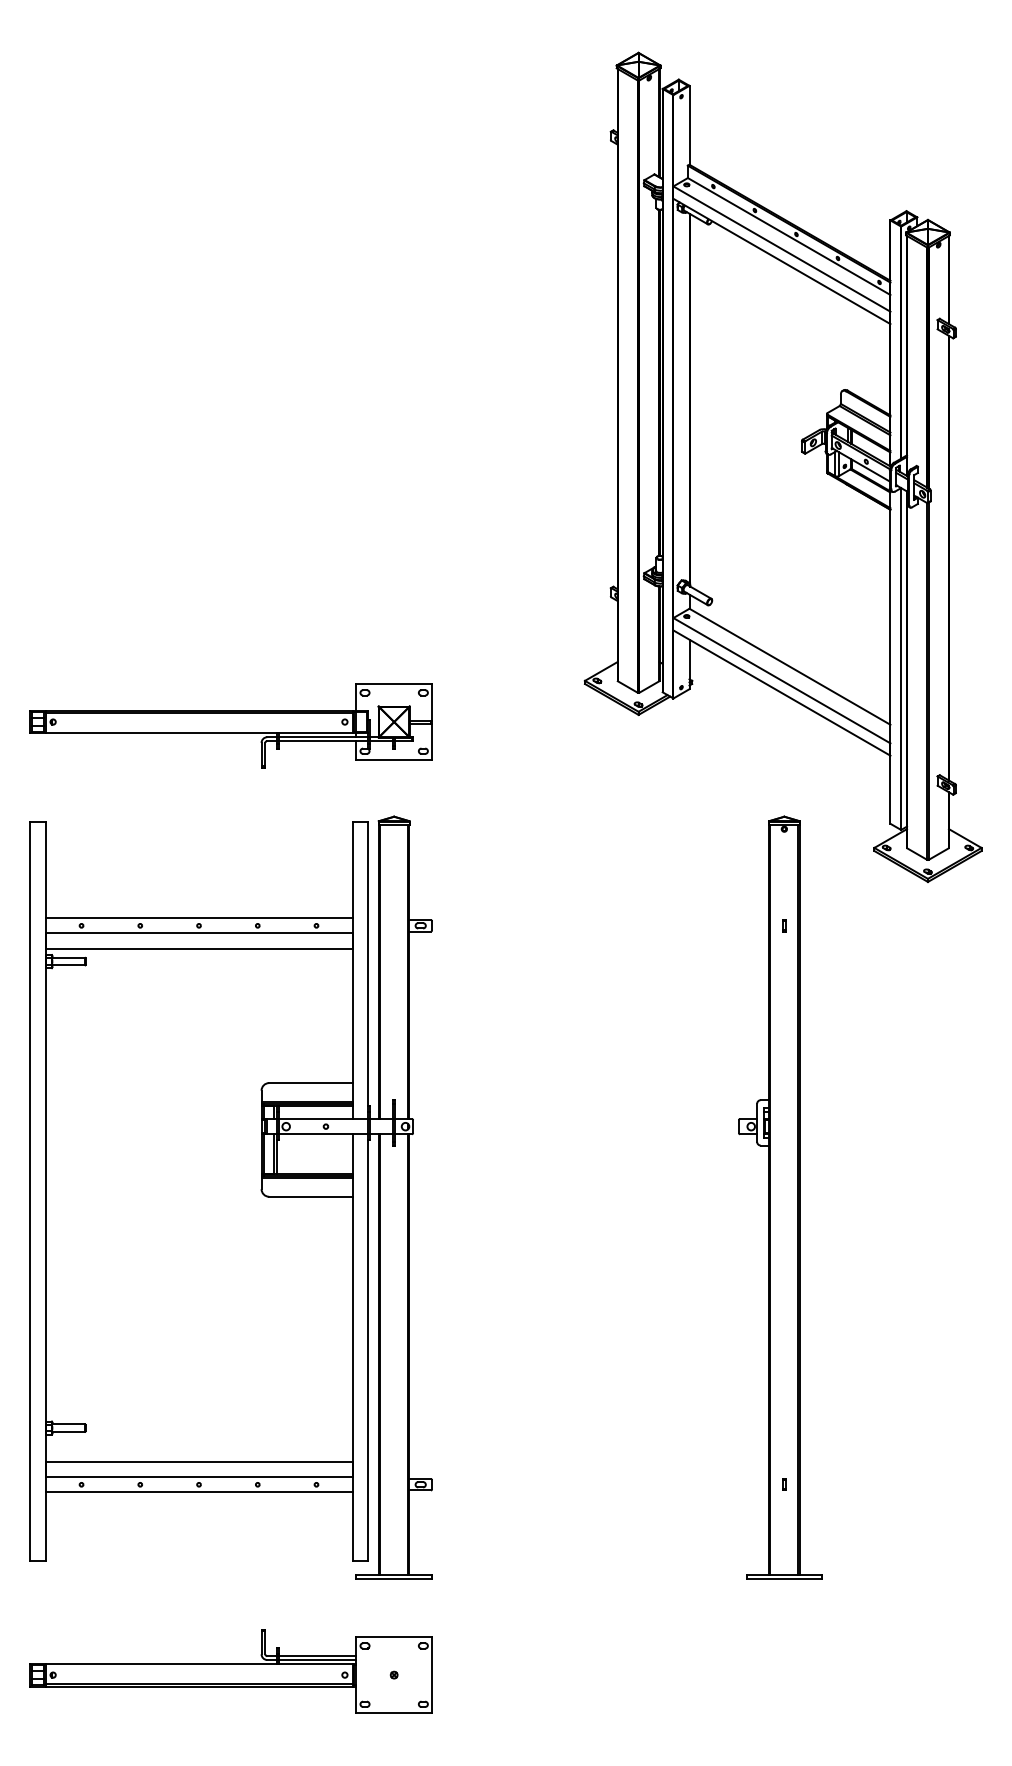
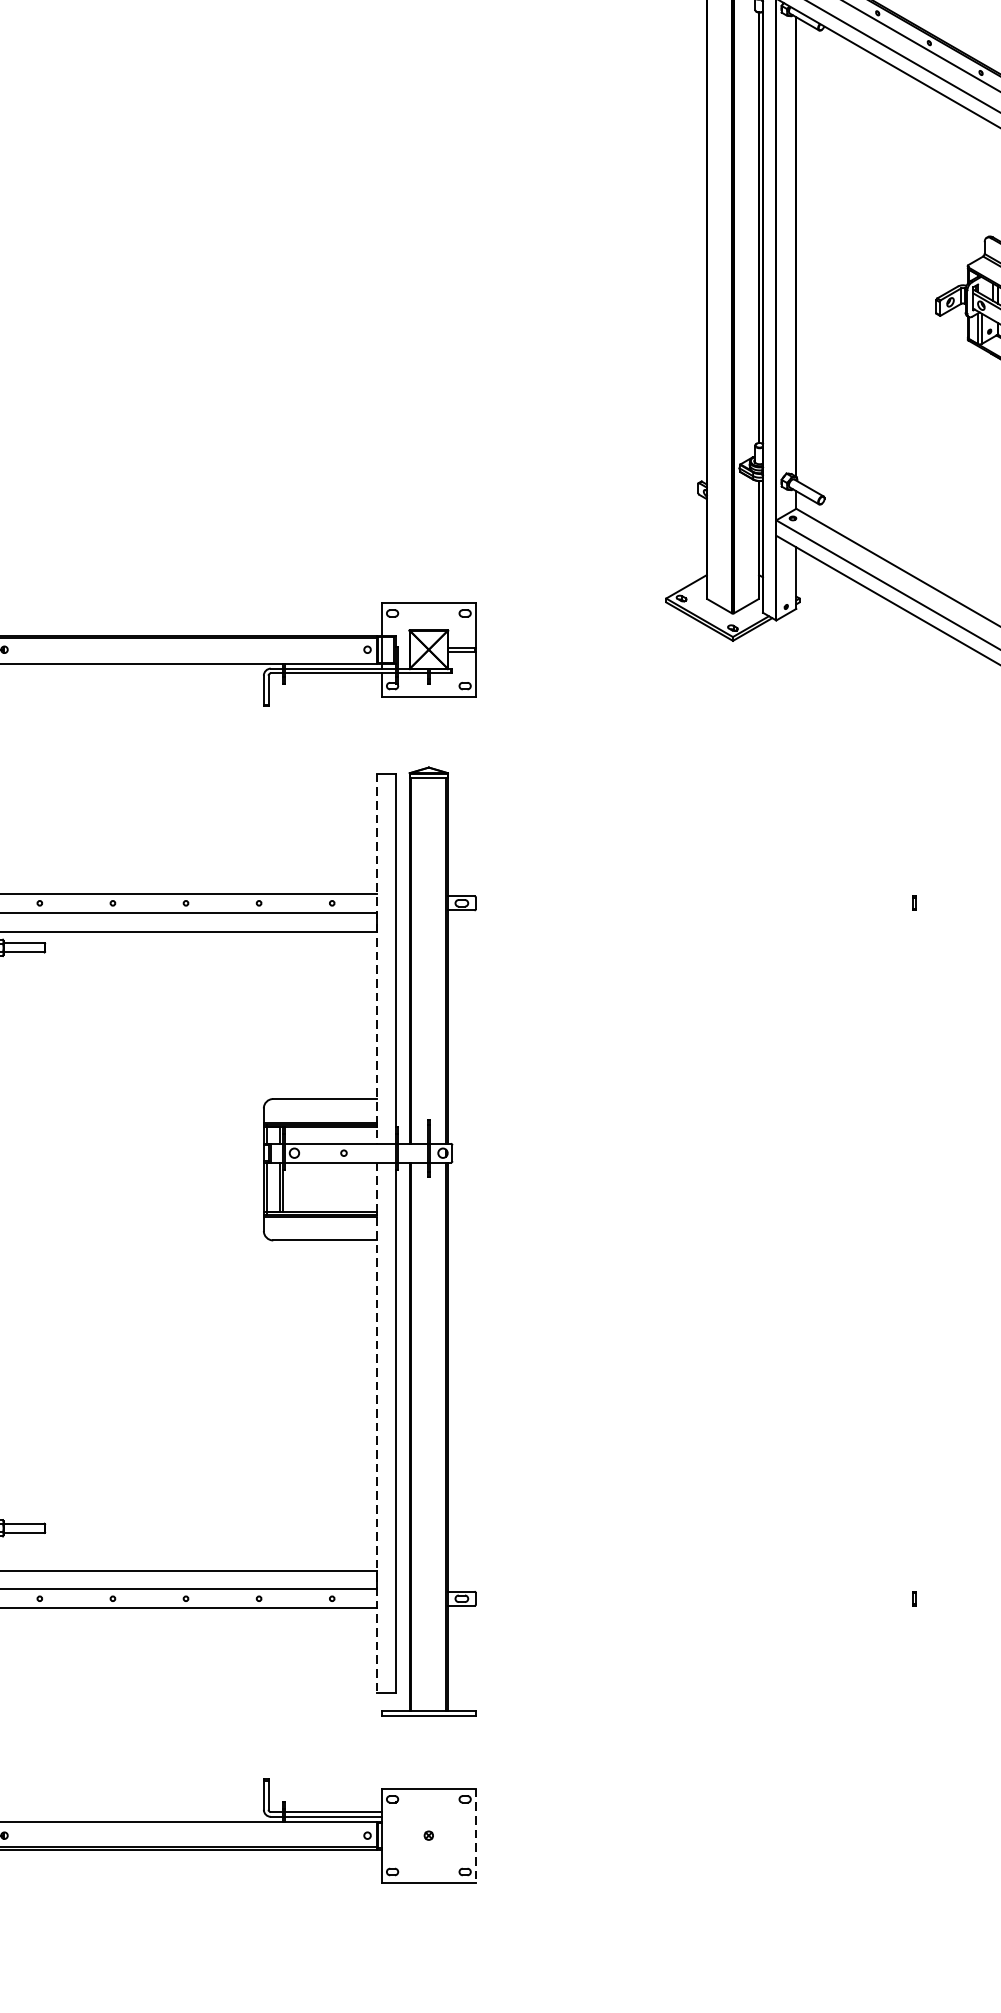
line: (352, 970) -> (376, 958), solid -> dashed
part: (780, 1197) -> (909, 1241), removed
line: (352, 1347) -> (376, 1428), solid -> dashed
line: (432, 1675) -> (476, 1836), solid -> dashed

